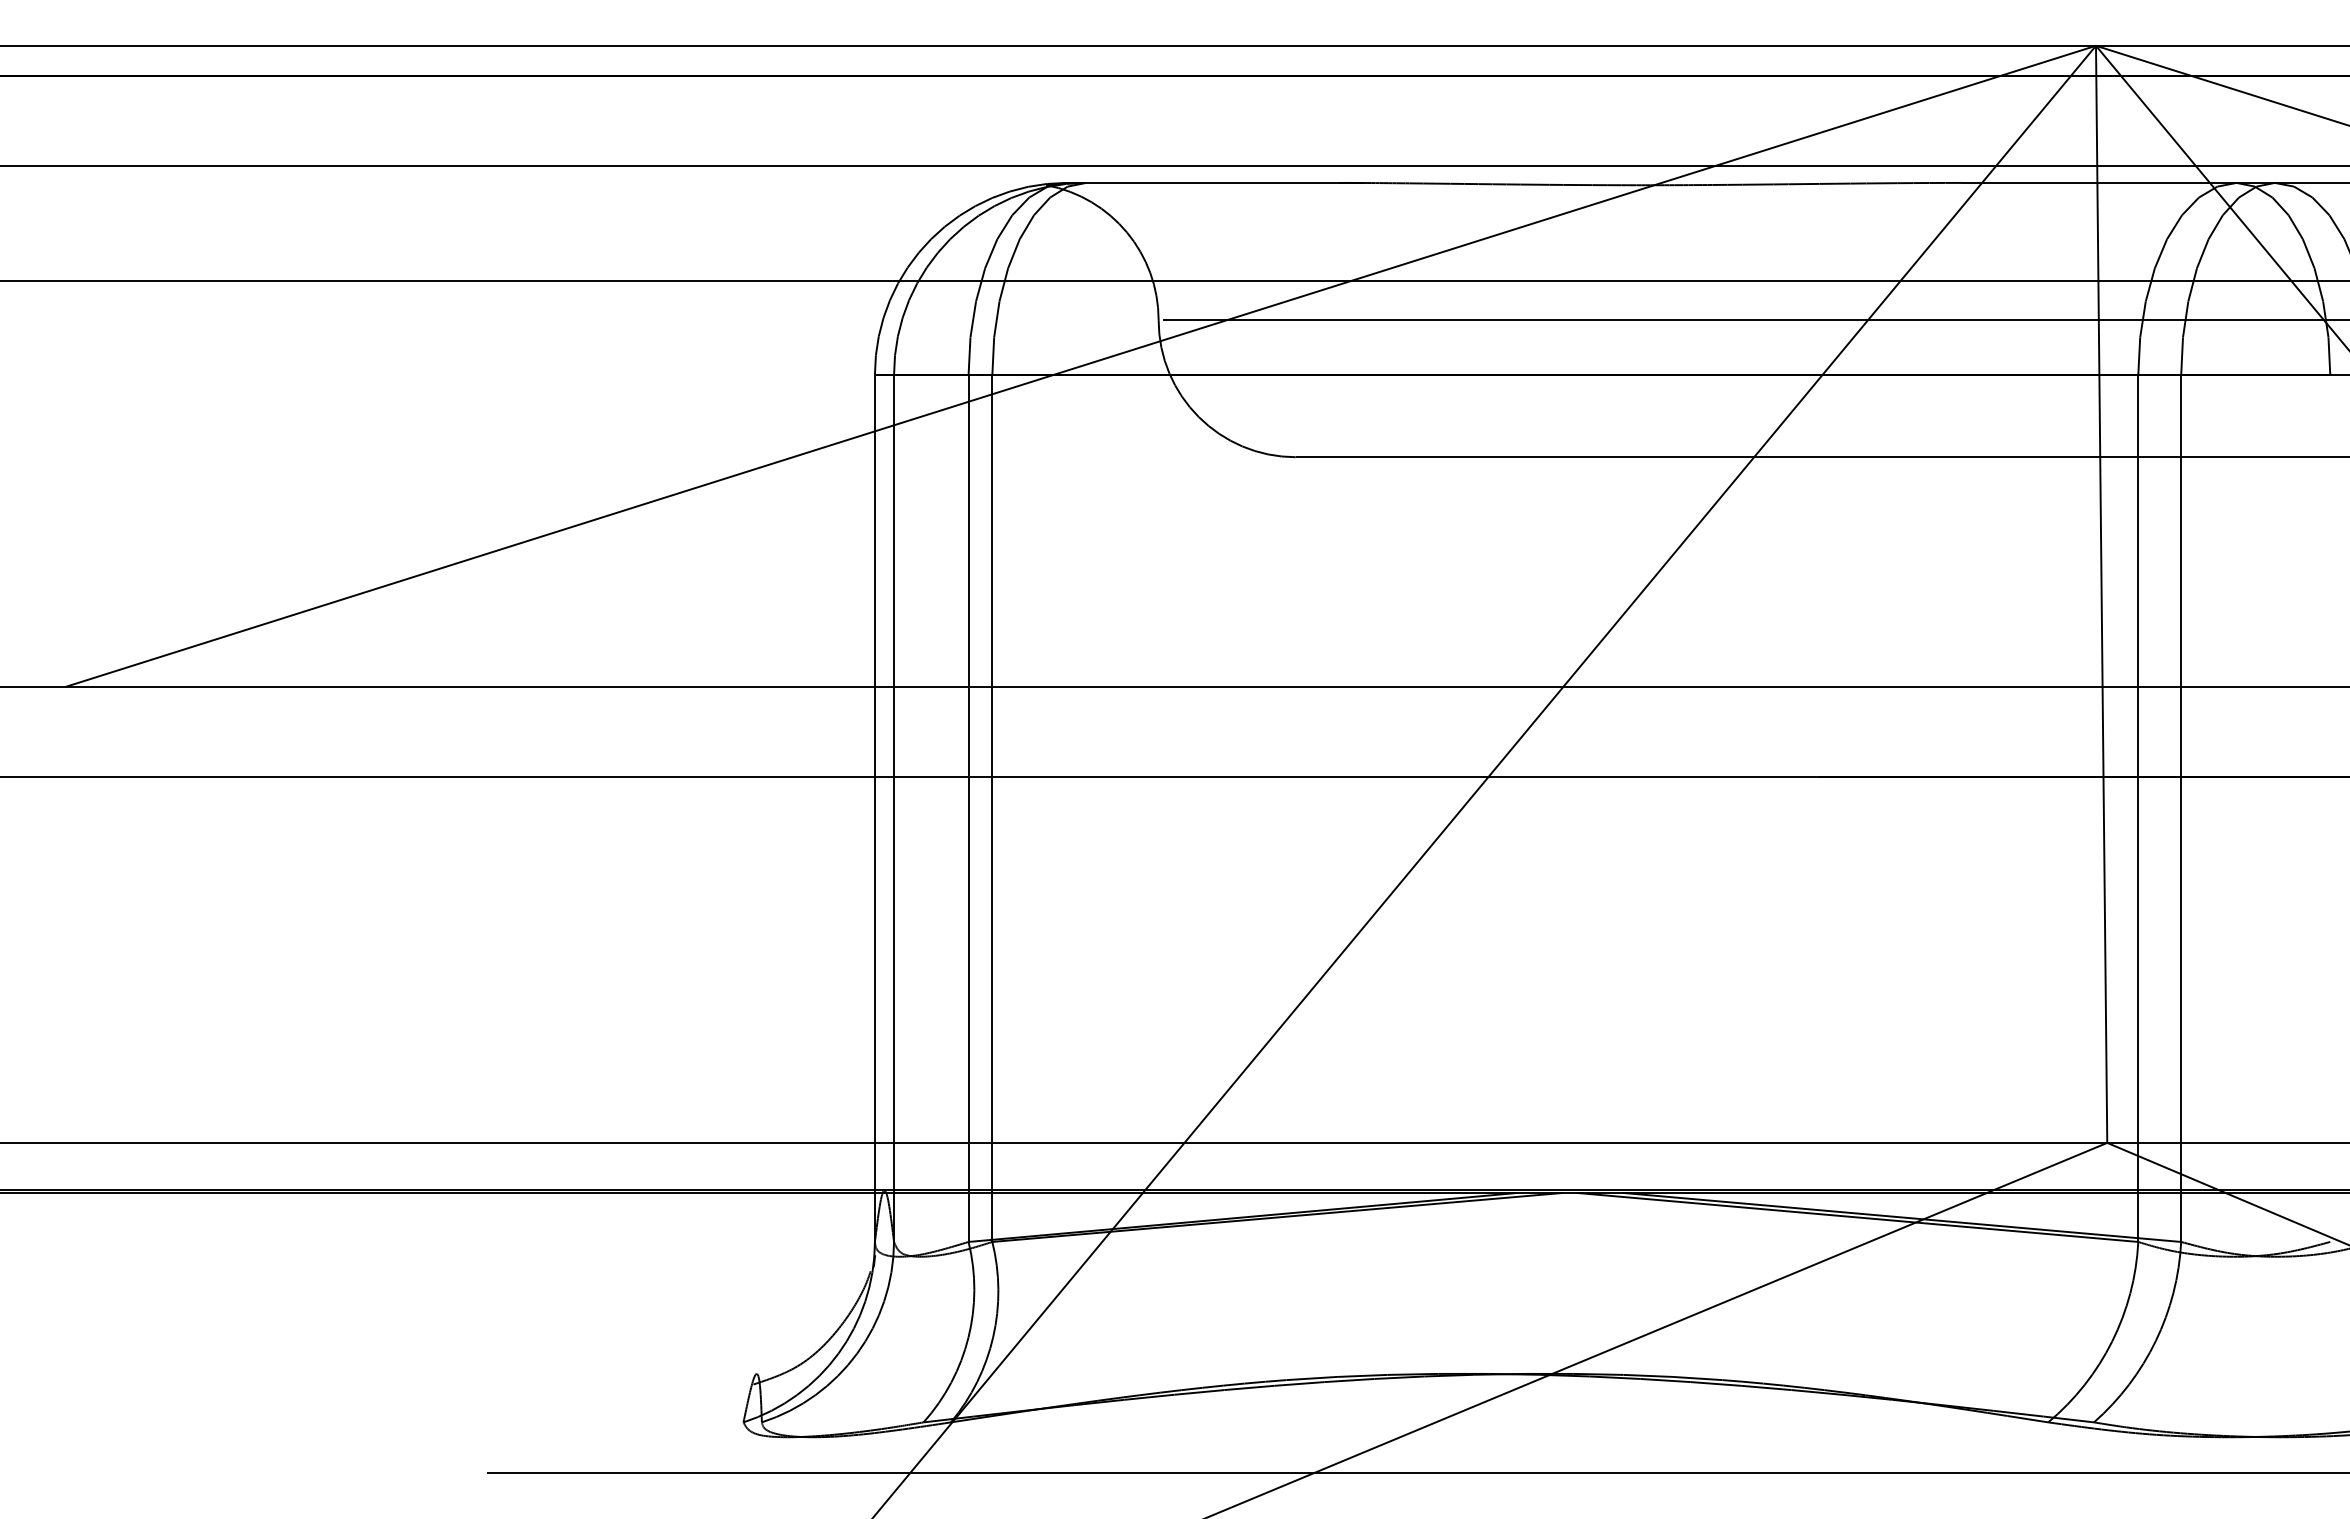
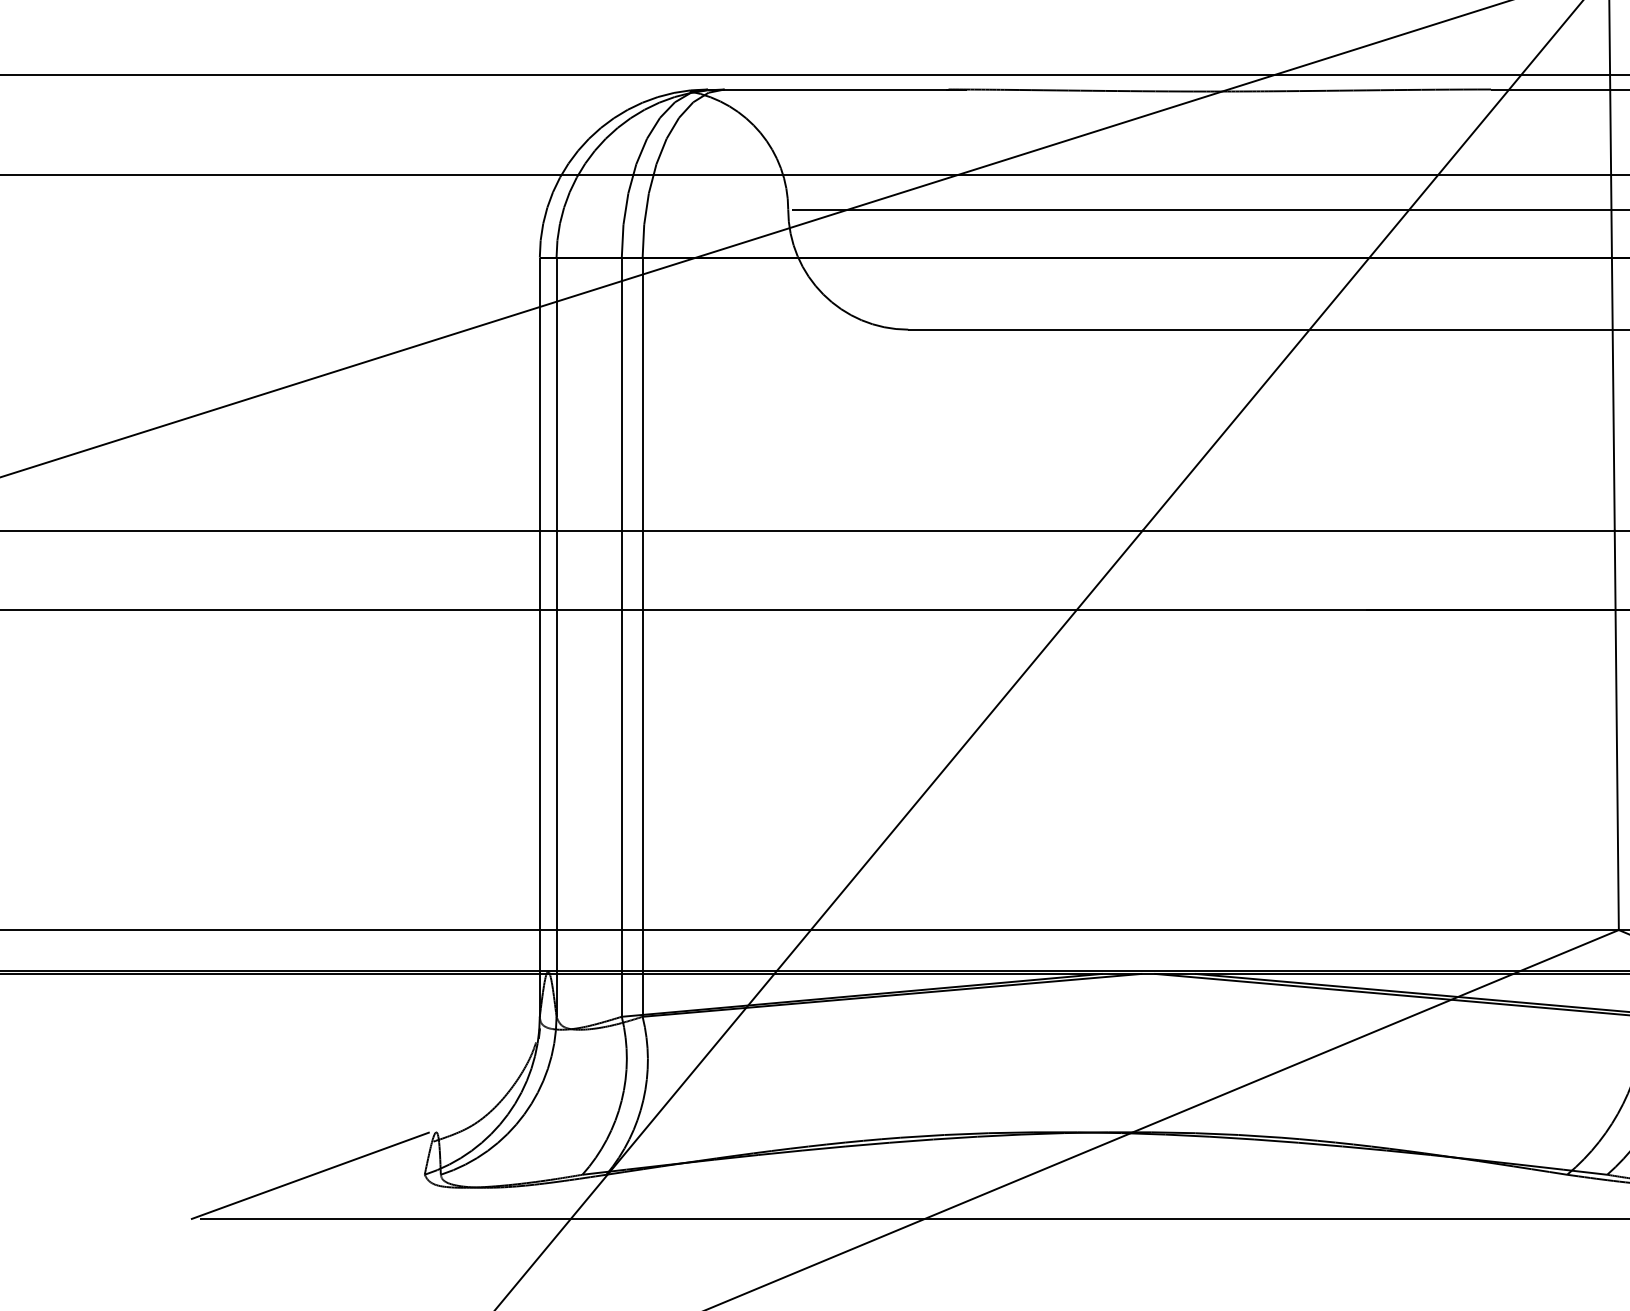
line: (612, 1423) -> (310, 1175), added

